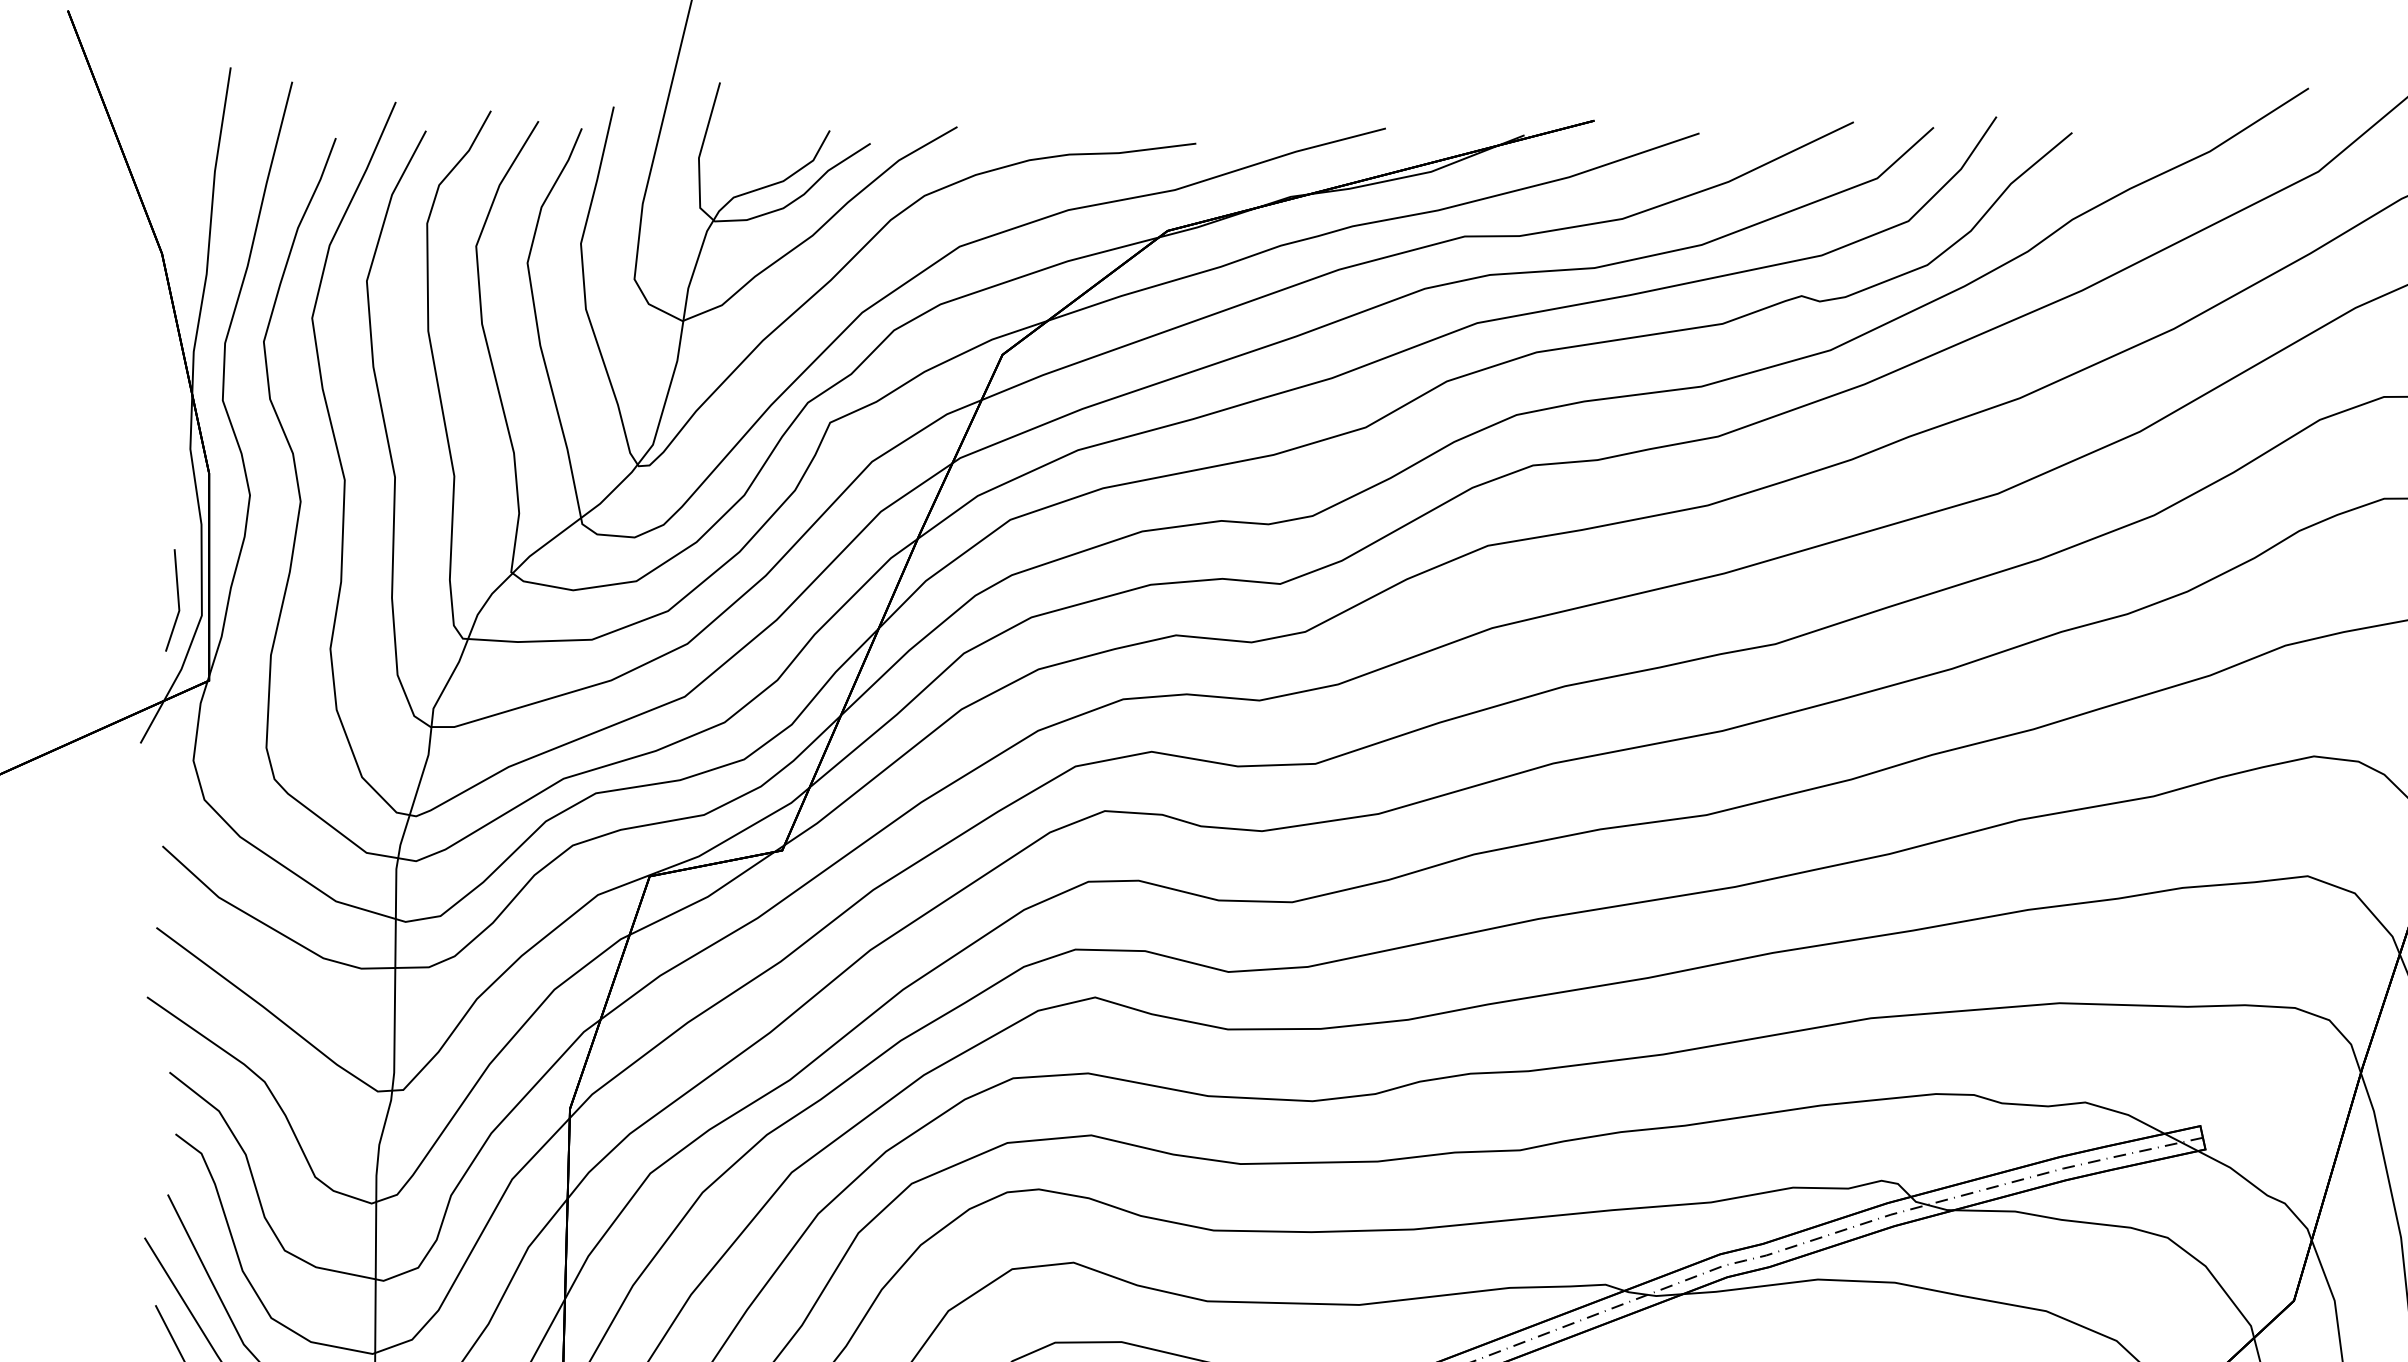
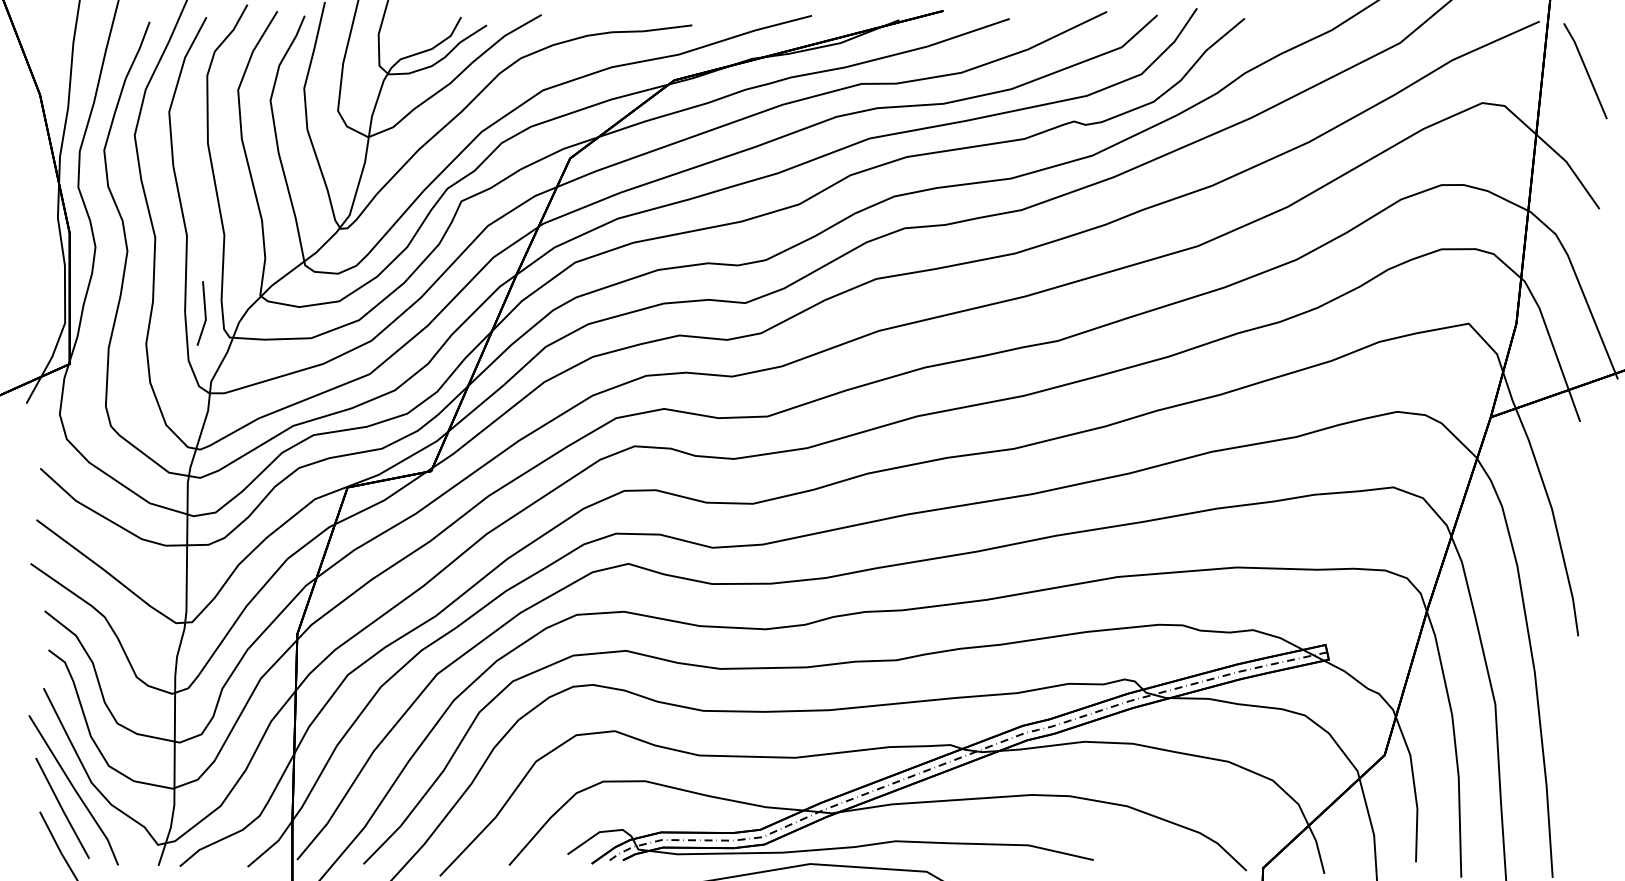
line: (177, 600) -> (204, 313), moved

